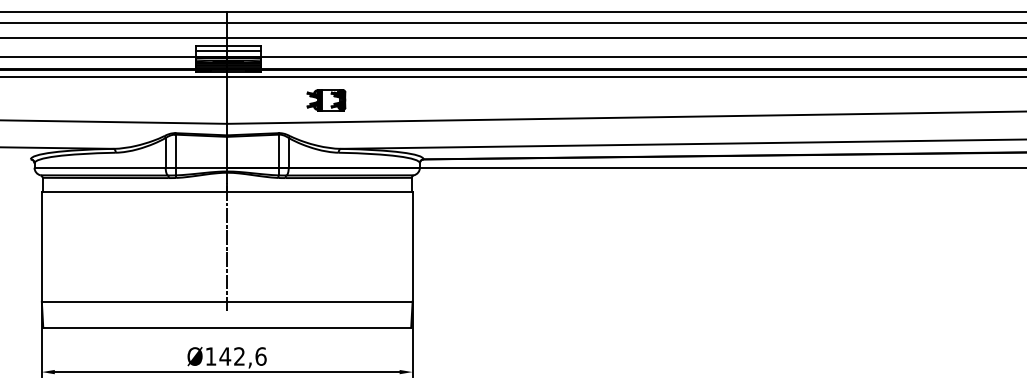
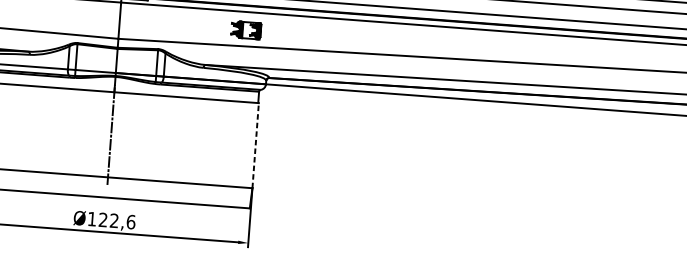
part: (326, 100) -> (246, 30), moved
line: (412, 247) -> (255, 146), solid -> dashed
text: (225, 356) -> (103, 219), Ø142,6 -> Ø122,6

